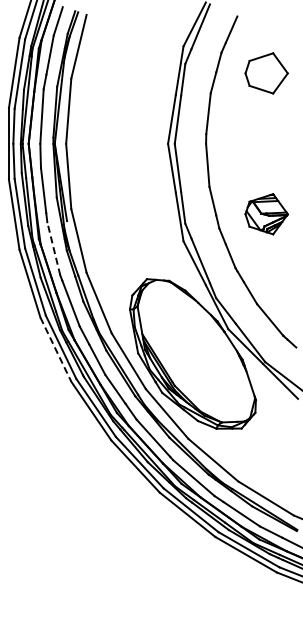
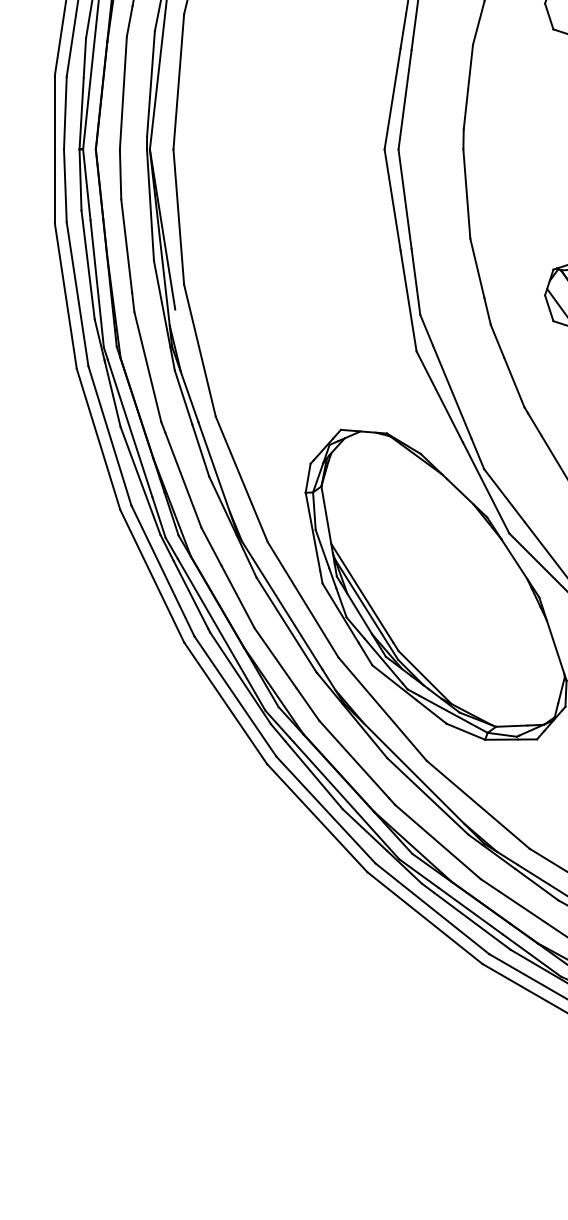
line: (53, 248) -> (147, 366), dashed -> solid
line: (55, 349) -> (151, 575), dashed -> solid

